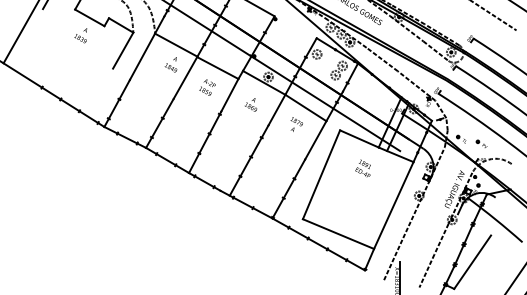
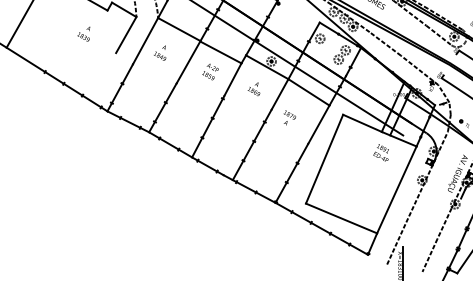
text: (80, 35) -> (83, 33), moved
text: (170, 64) -> (159, 52), moved
text: (296, 124) -> (289, 117), moved
text: (362, 168) -> (380, 152), moved

